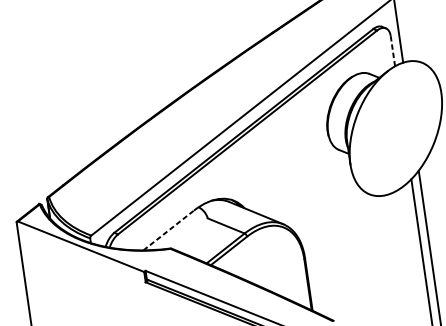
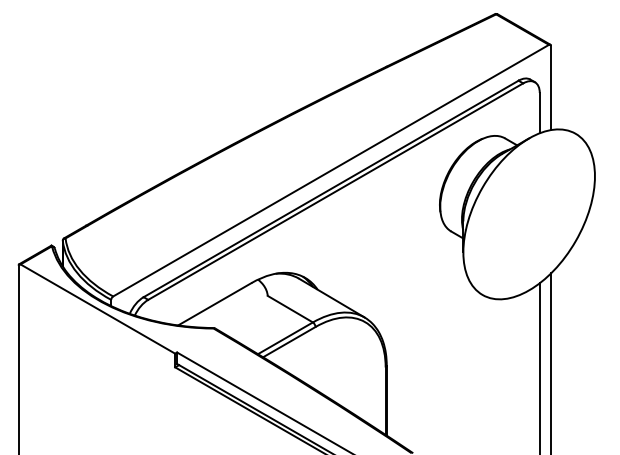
line: (392, 50) -> (539, 112), dashed -> solid
line: (169, 230) -> (215, 304), dashed -> solid

